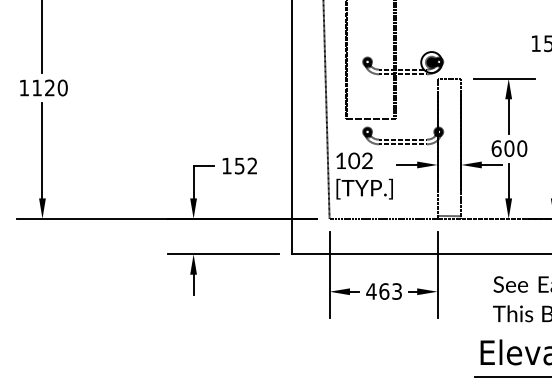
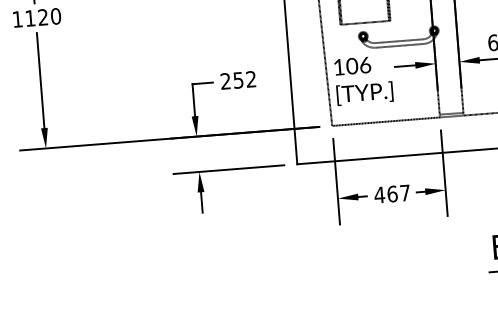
text: (367, 160) -> (365, 64), 102 -> 106
text: (226, 165) -> (225, 80), 152 -> 252
text: (396, 291) -> (404, 193), 463 -> 467

